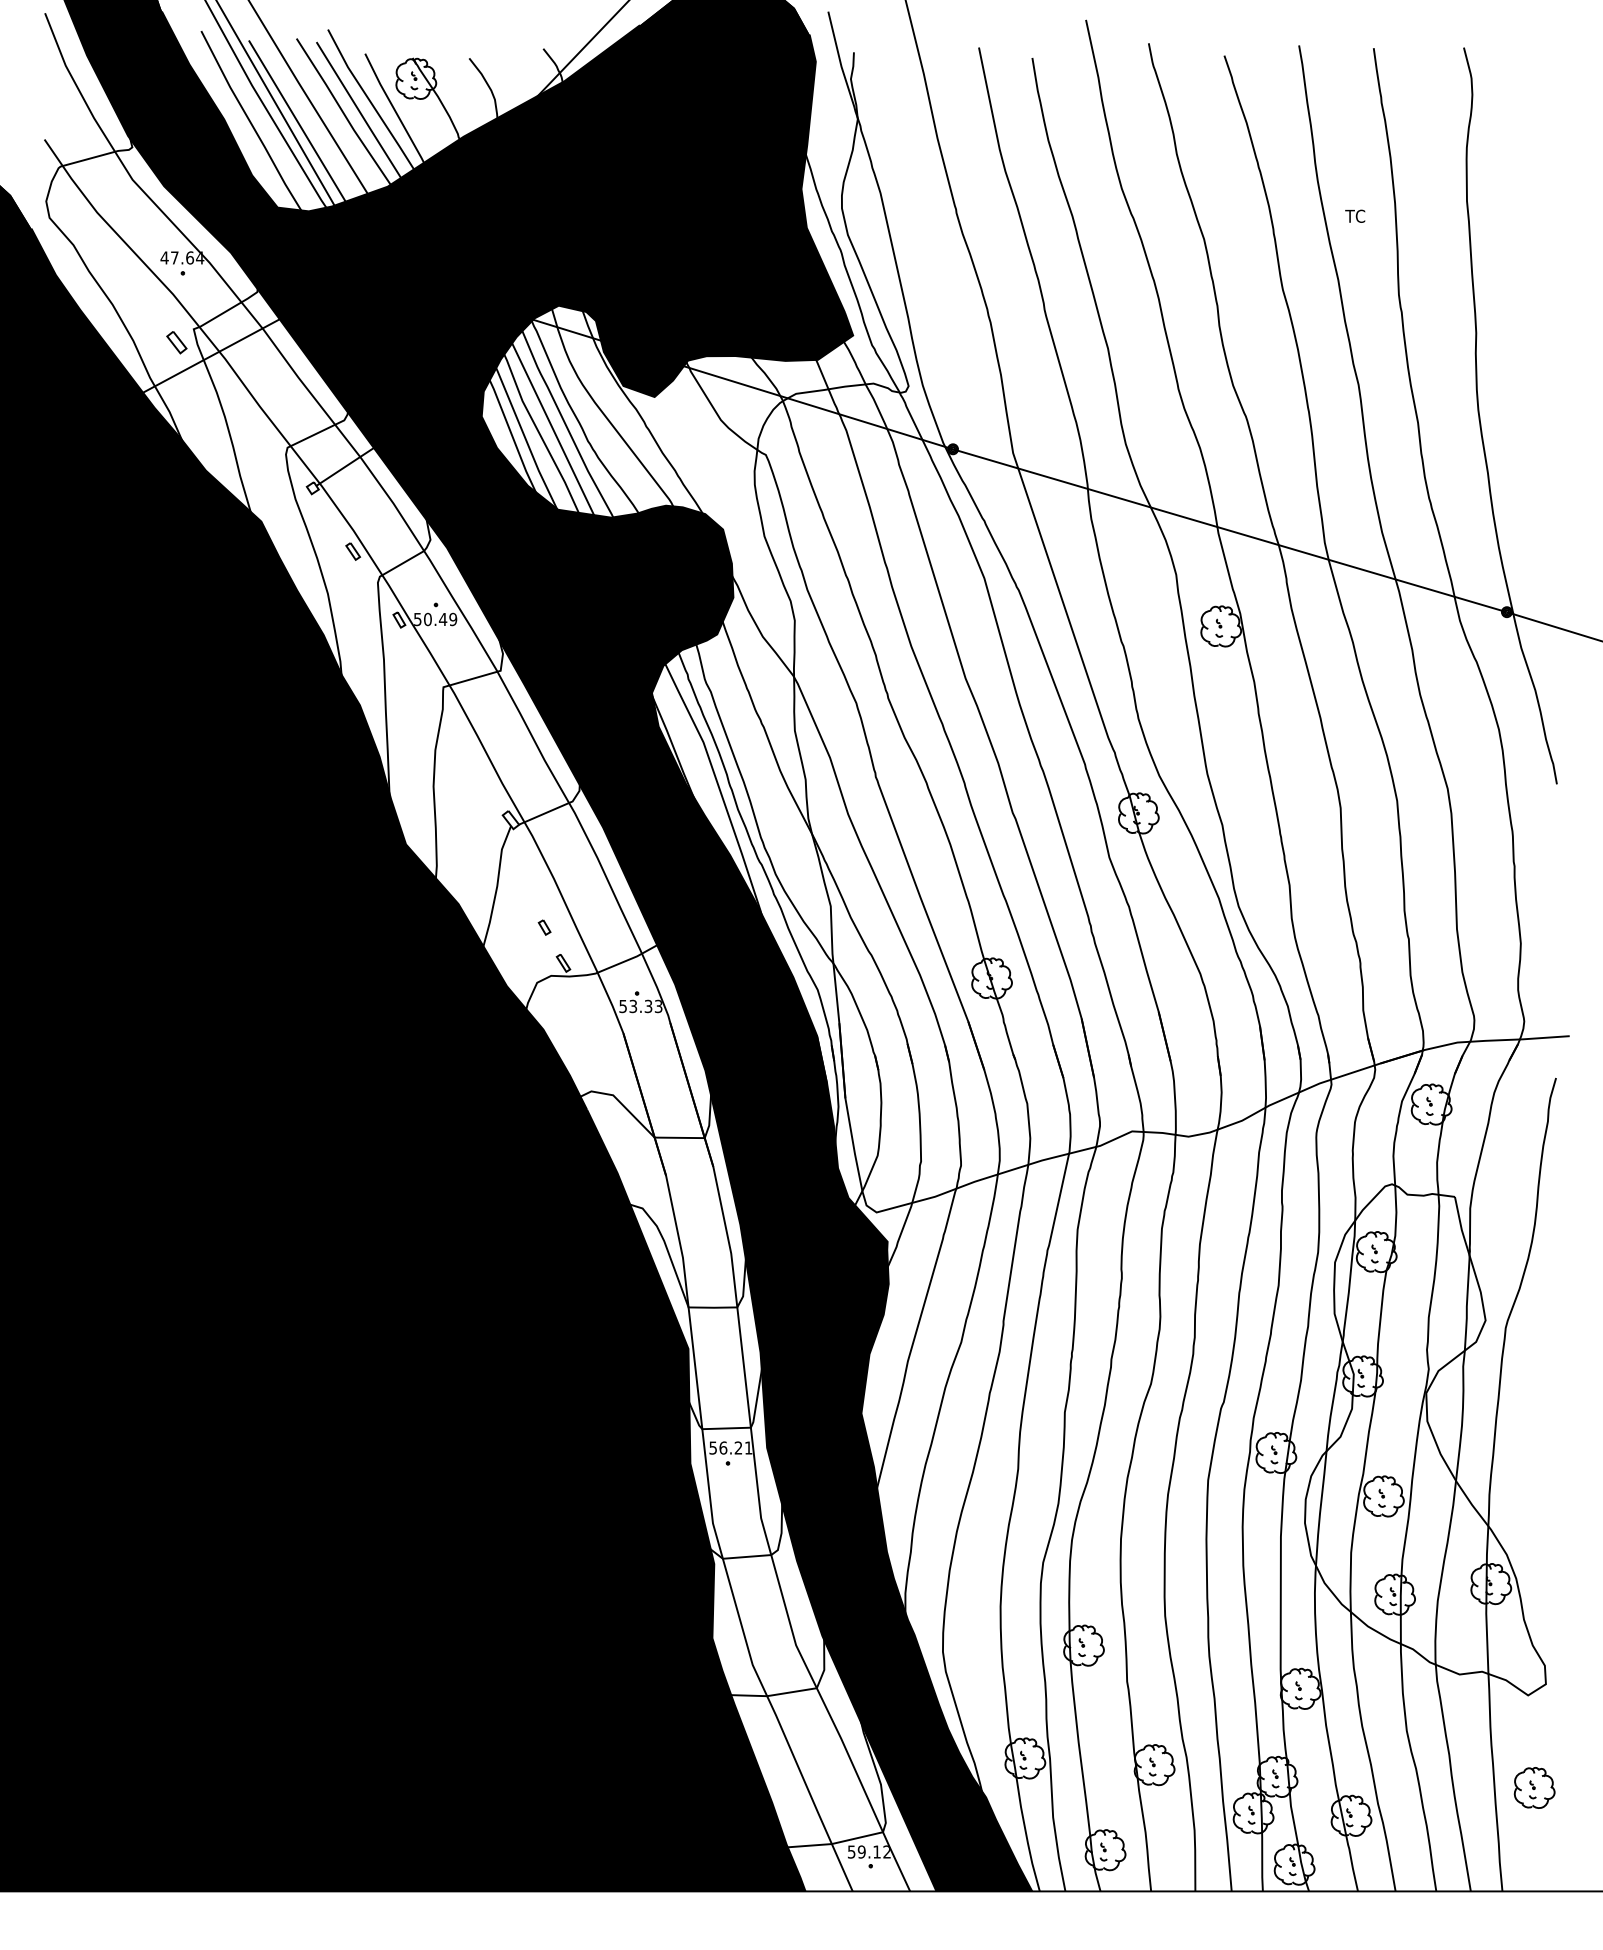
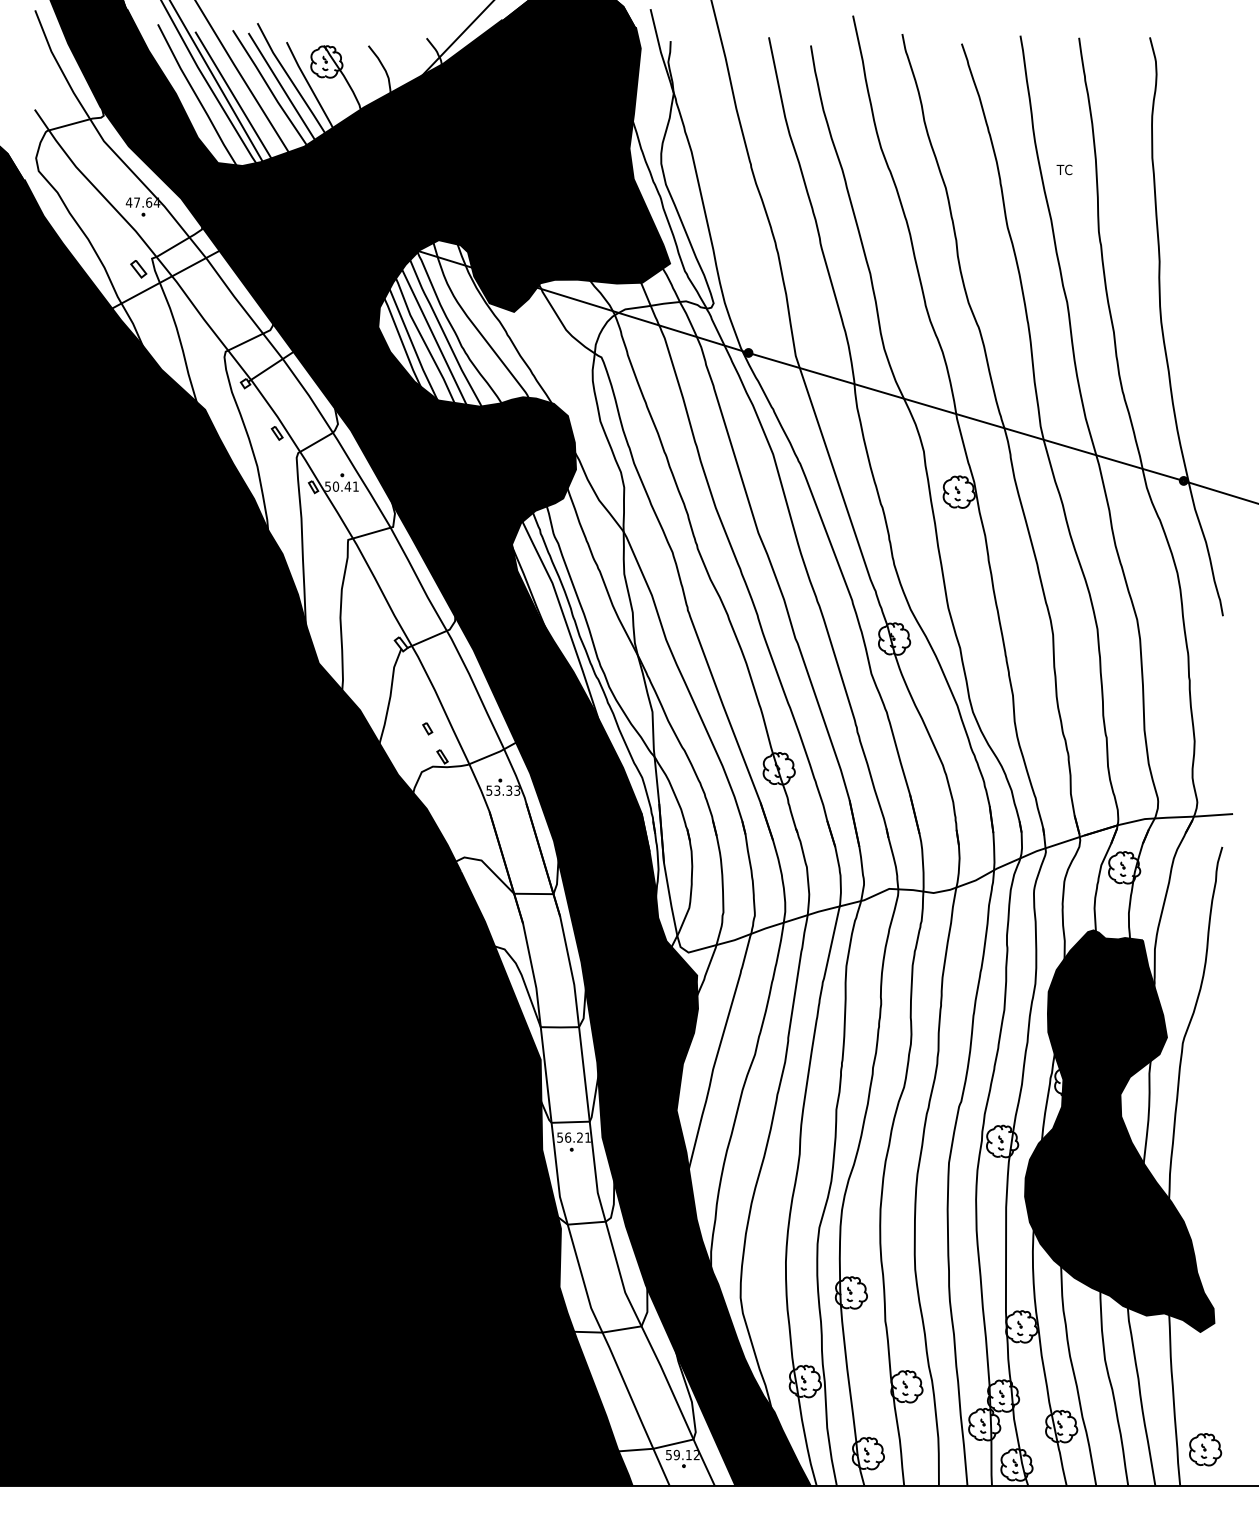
text: (452, 619) -> (355, 486), 50.49 -> 50.41
fill: (1425, 1440) -> (1119, 1131), added
part: (1534, 1787) -> (1205, 1449), moved

